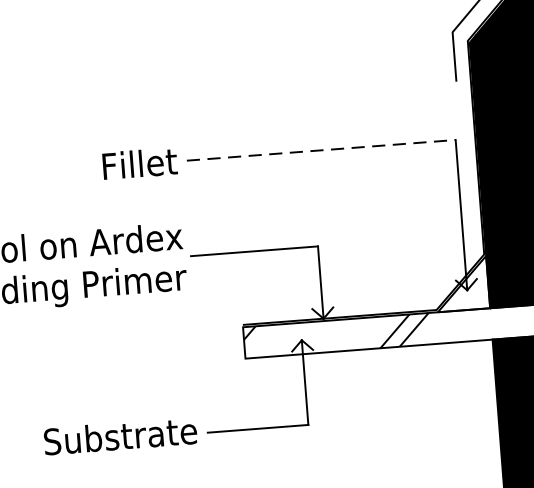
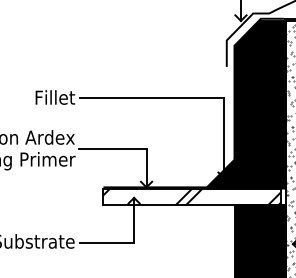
line: (321, 149) -> (152, 97), dashed -> solid
fill: (462, 283) -> (221, 174), added

